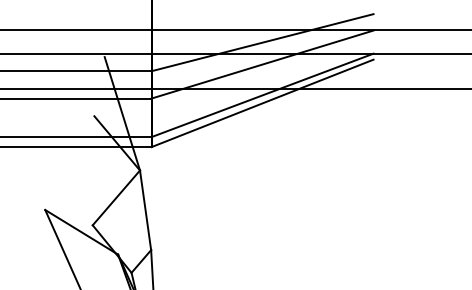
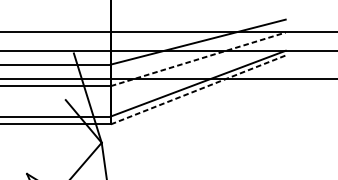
line: (263, 64) -> (199, 59), solid -> dashed
line: (263, 103) -> (199, 90), solid -> dashed

